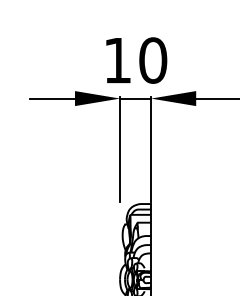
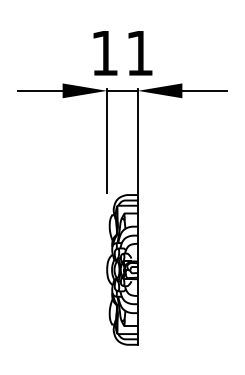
text: (152, 60) -> (139, 53), 10 -> 11

